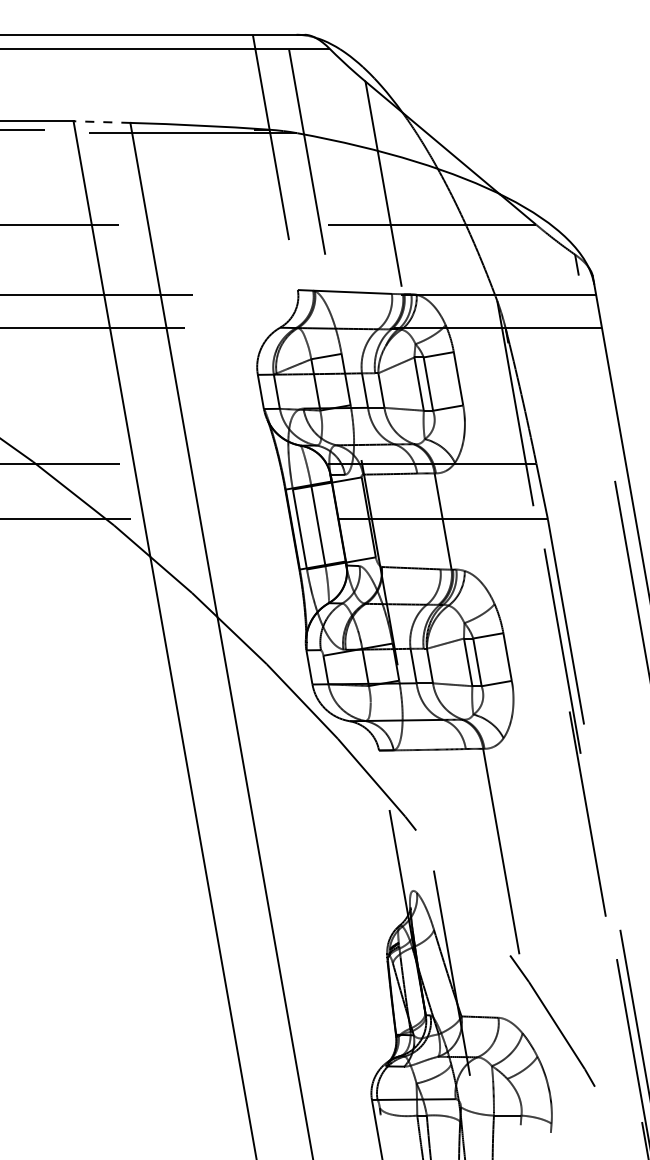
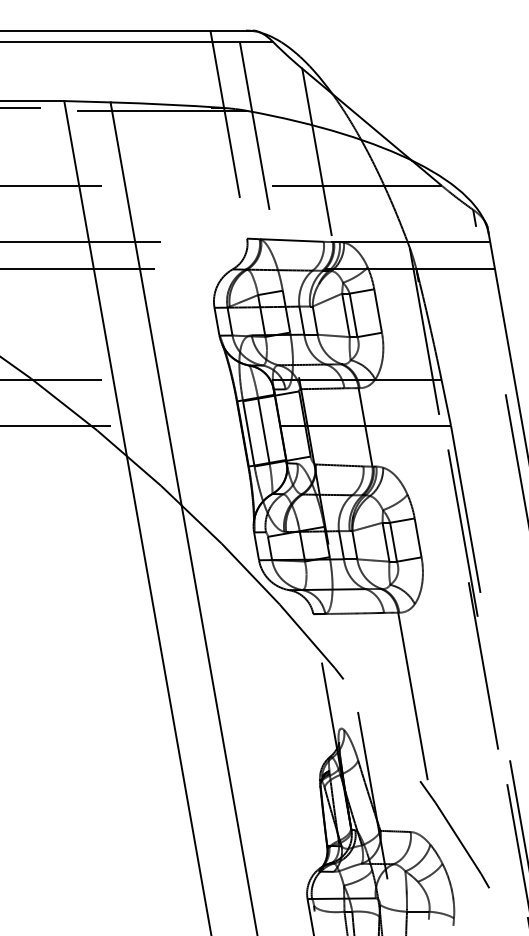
line: (101, 122) -> (87, 102), dashed -> solid

